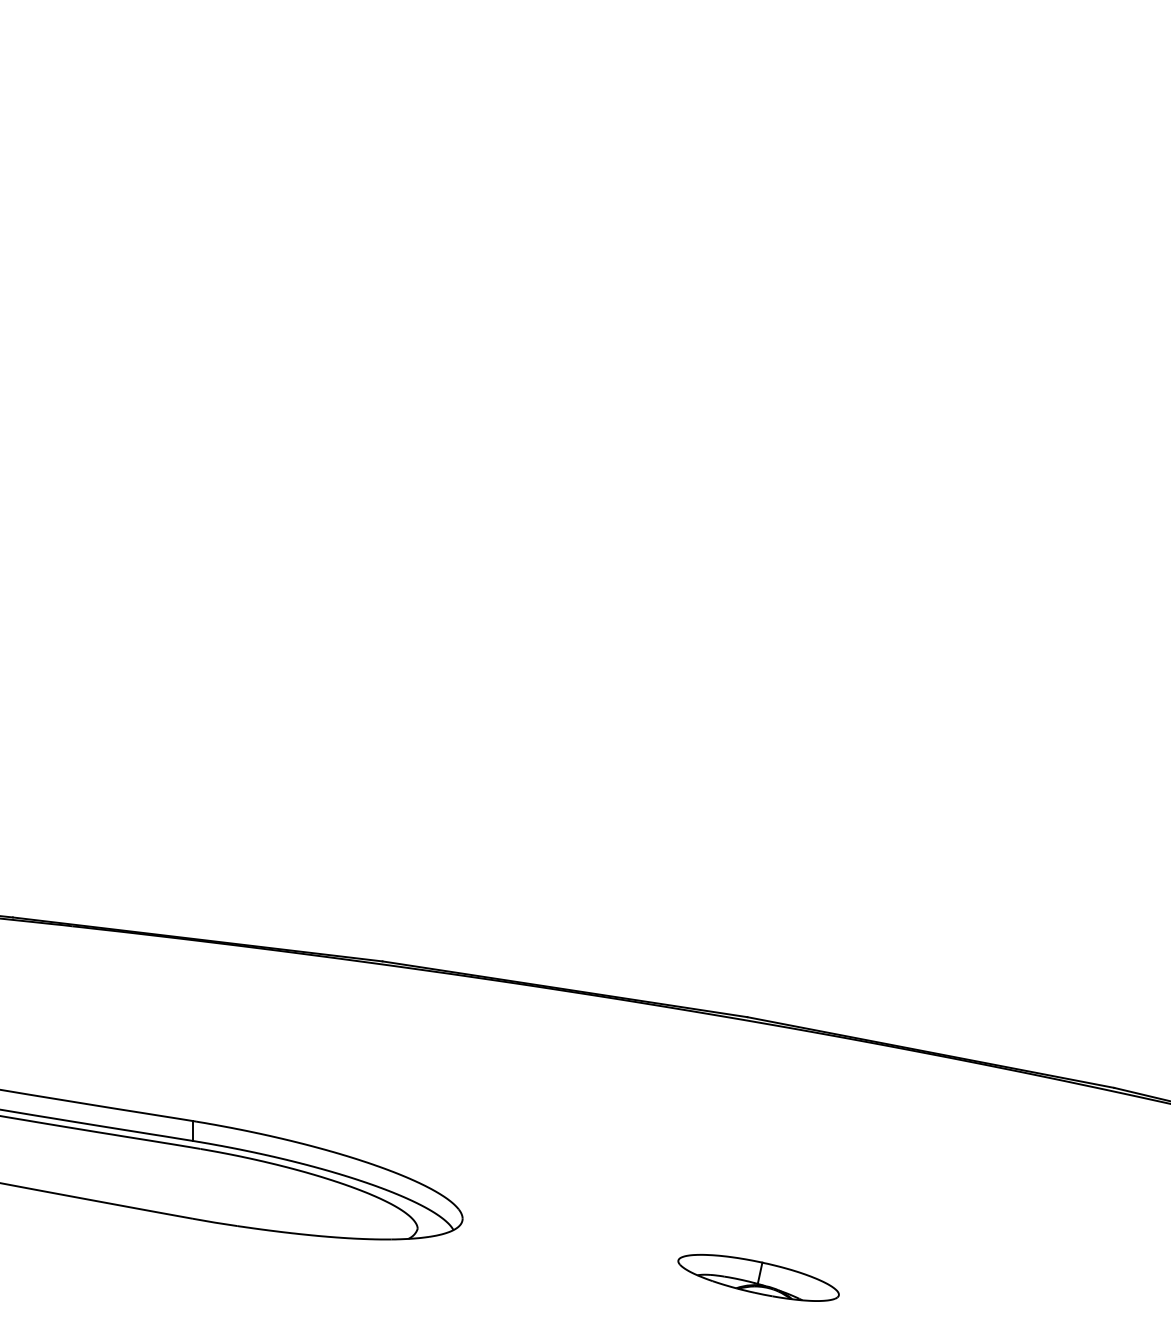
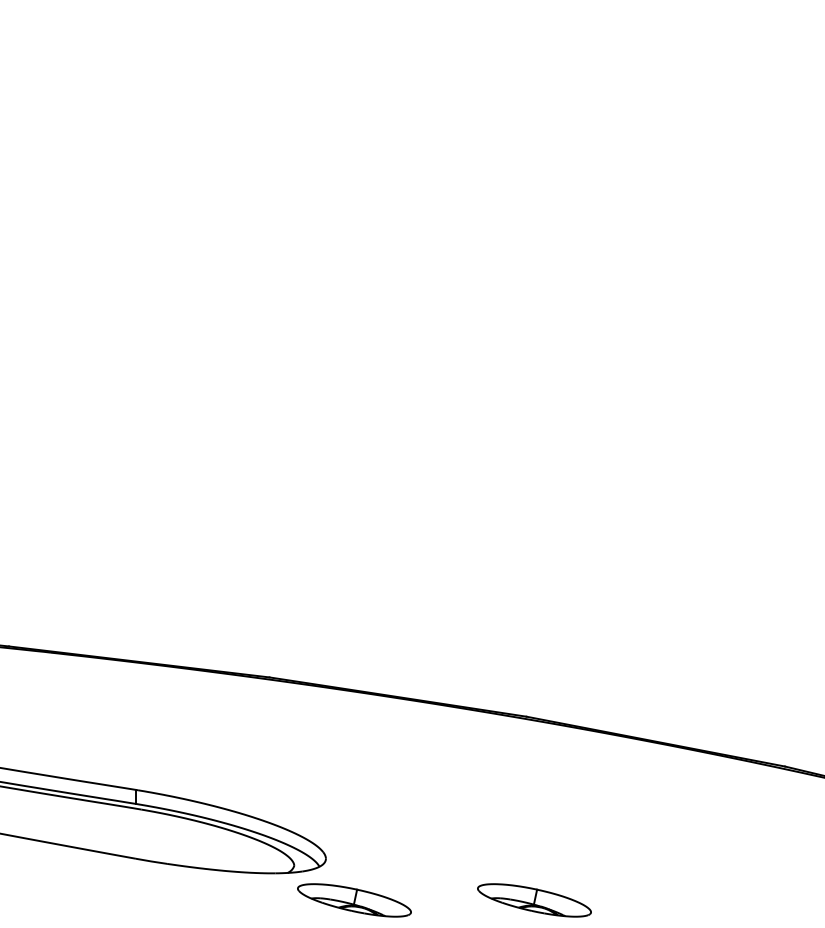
part: (503, 1278) -> (354, 900), added

